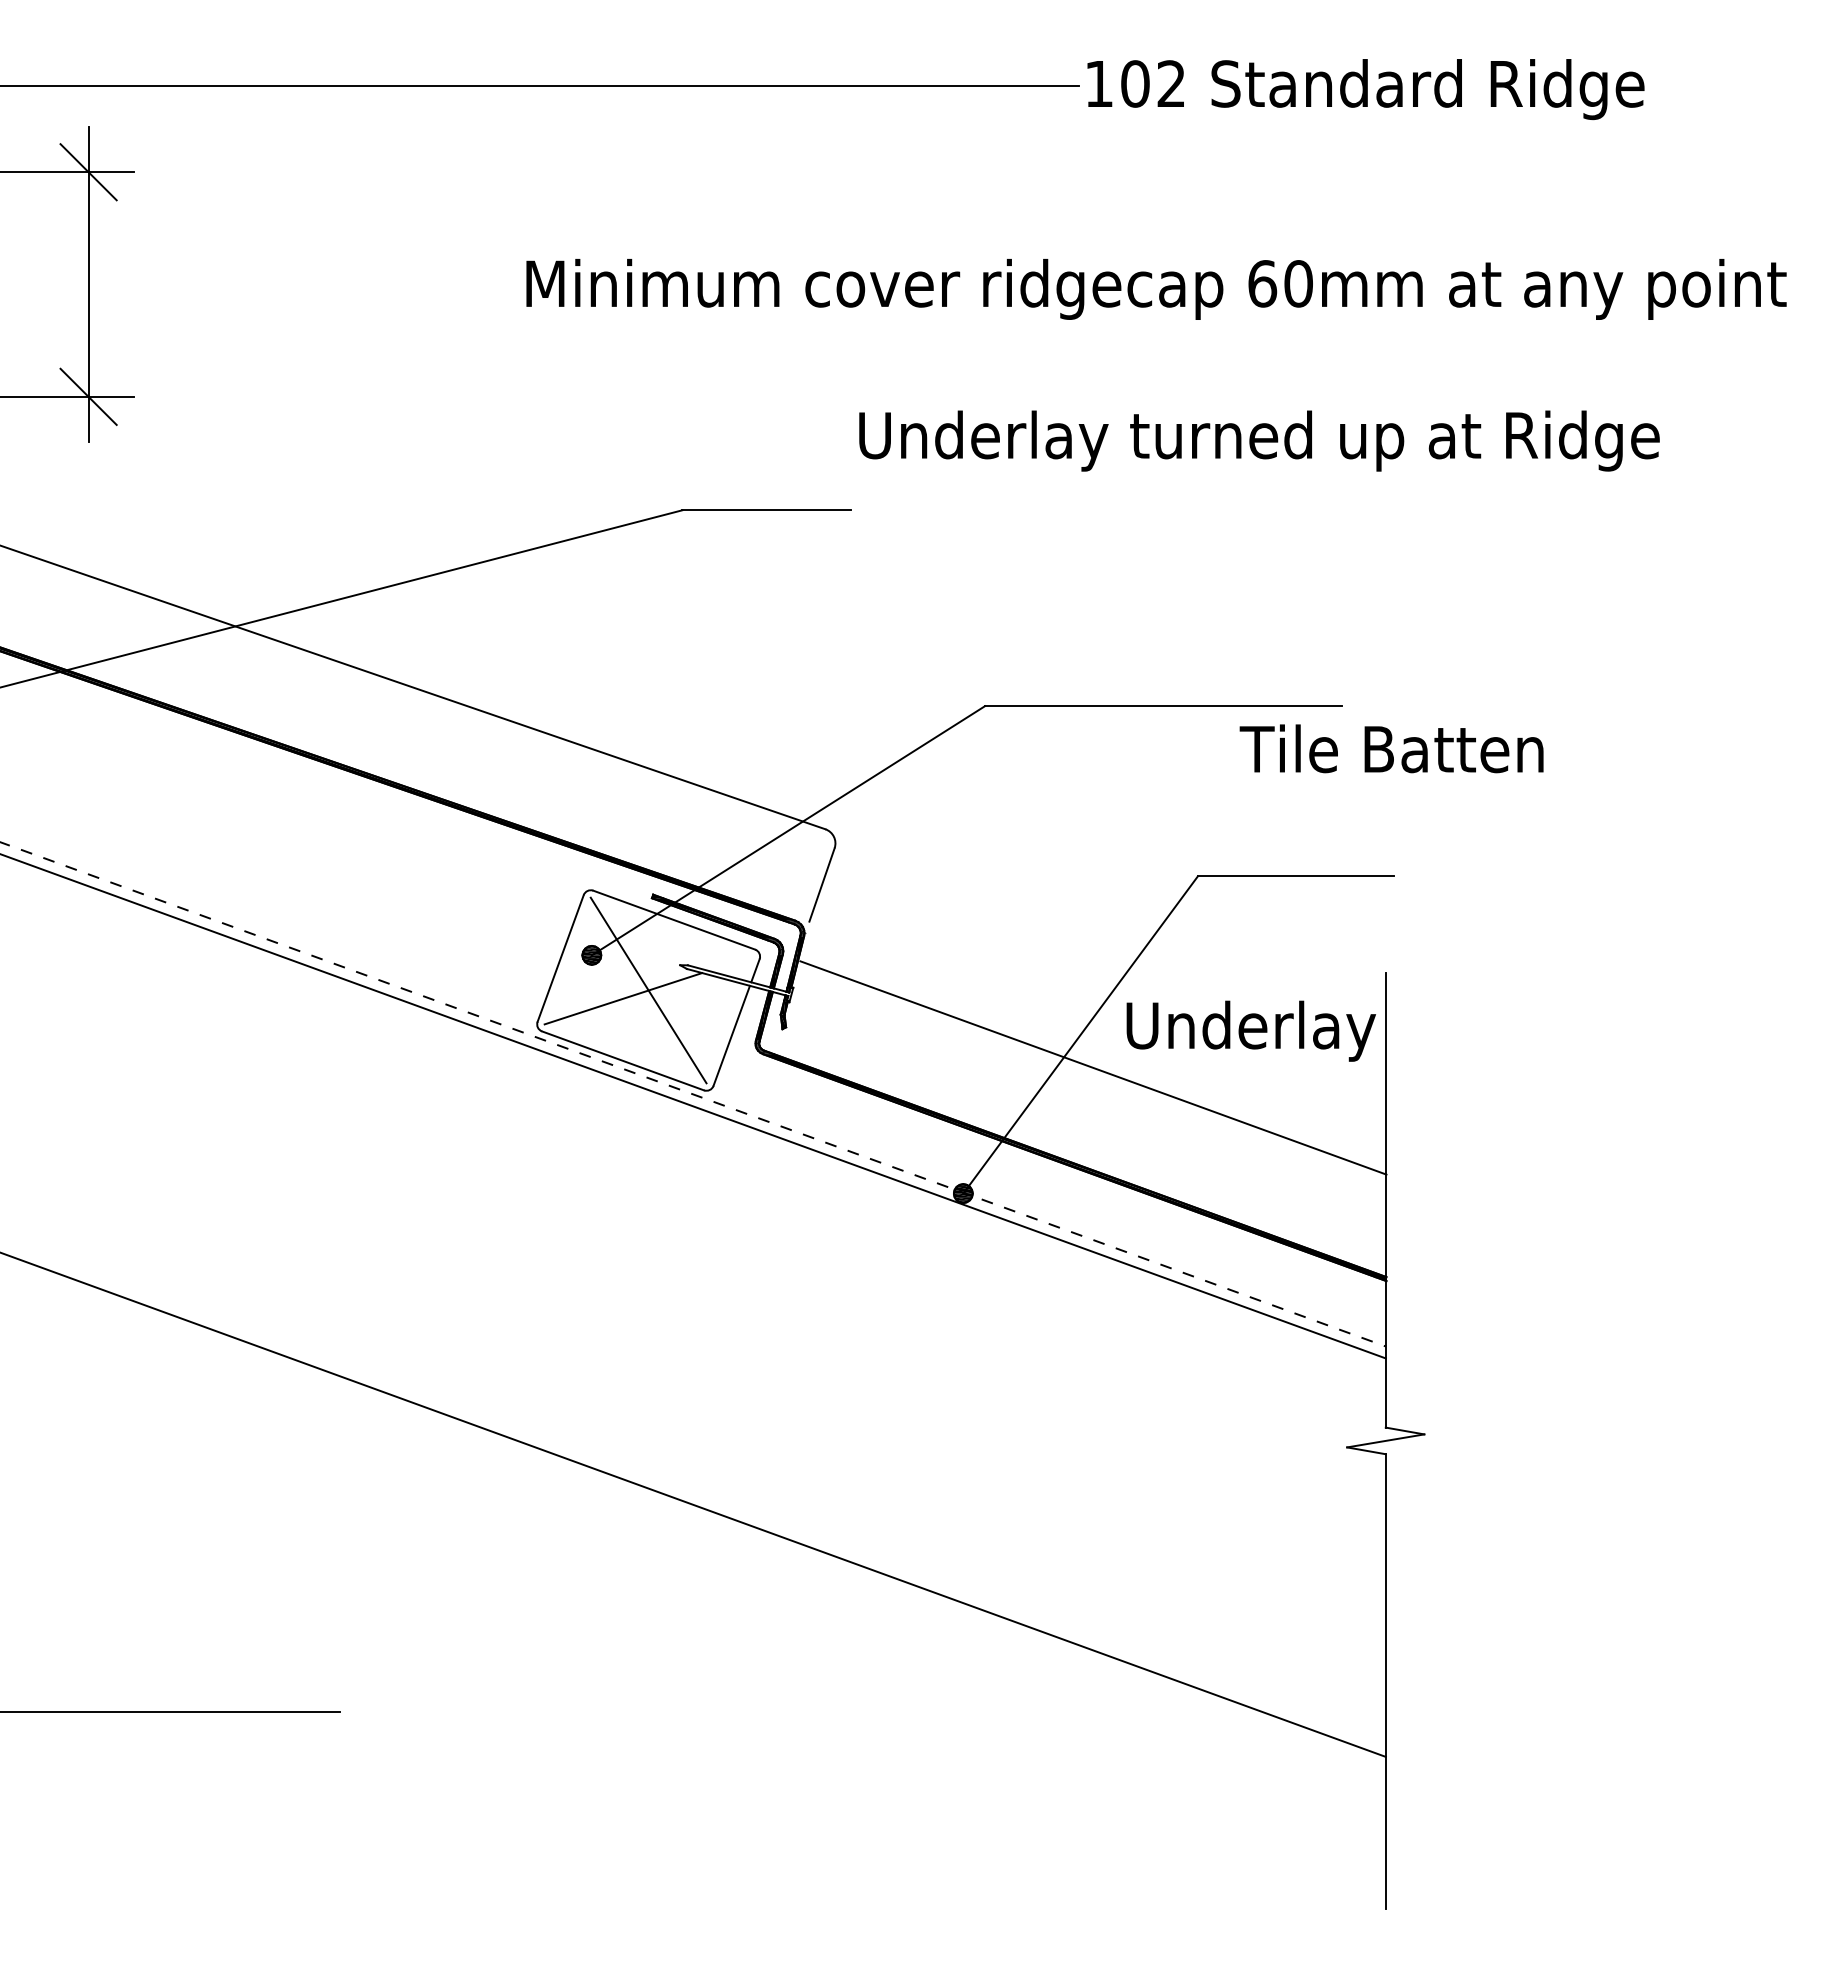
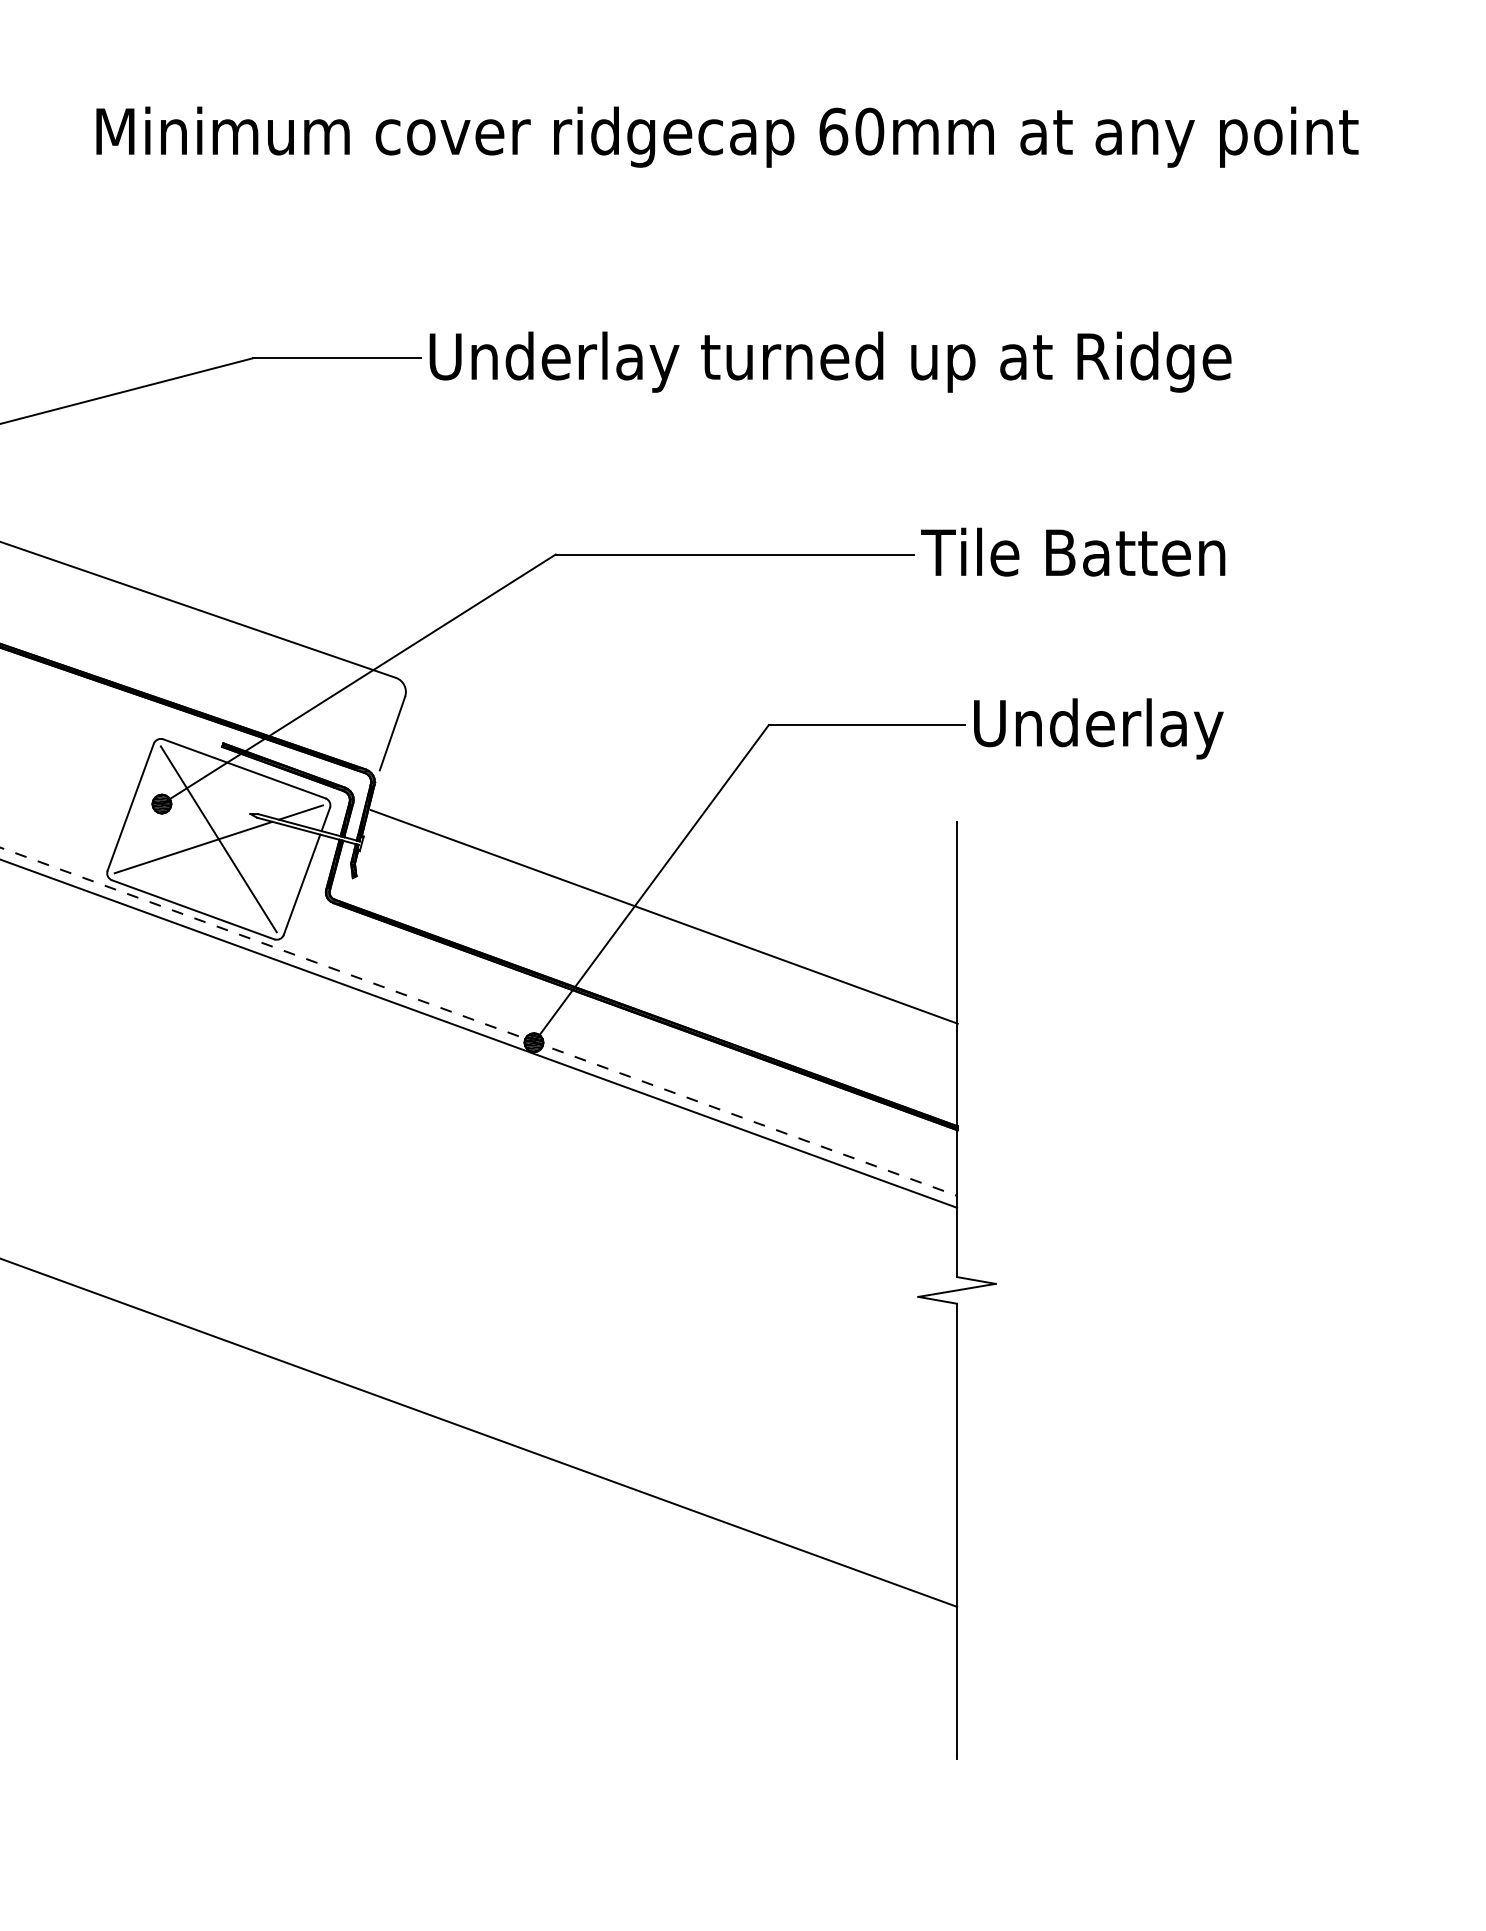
text: (1259, 440) -> (830, 361), moved
text: (1391, 748) -> (1072, 551), moved
line: (730, 963) -> (300, 812), added
text: (1250, 1030) -> (1097, 728), moved

